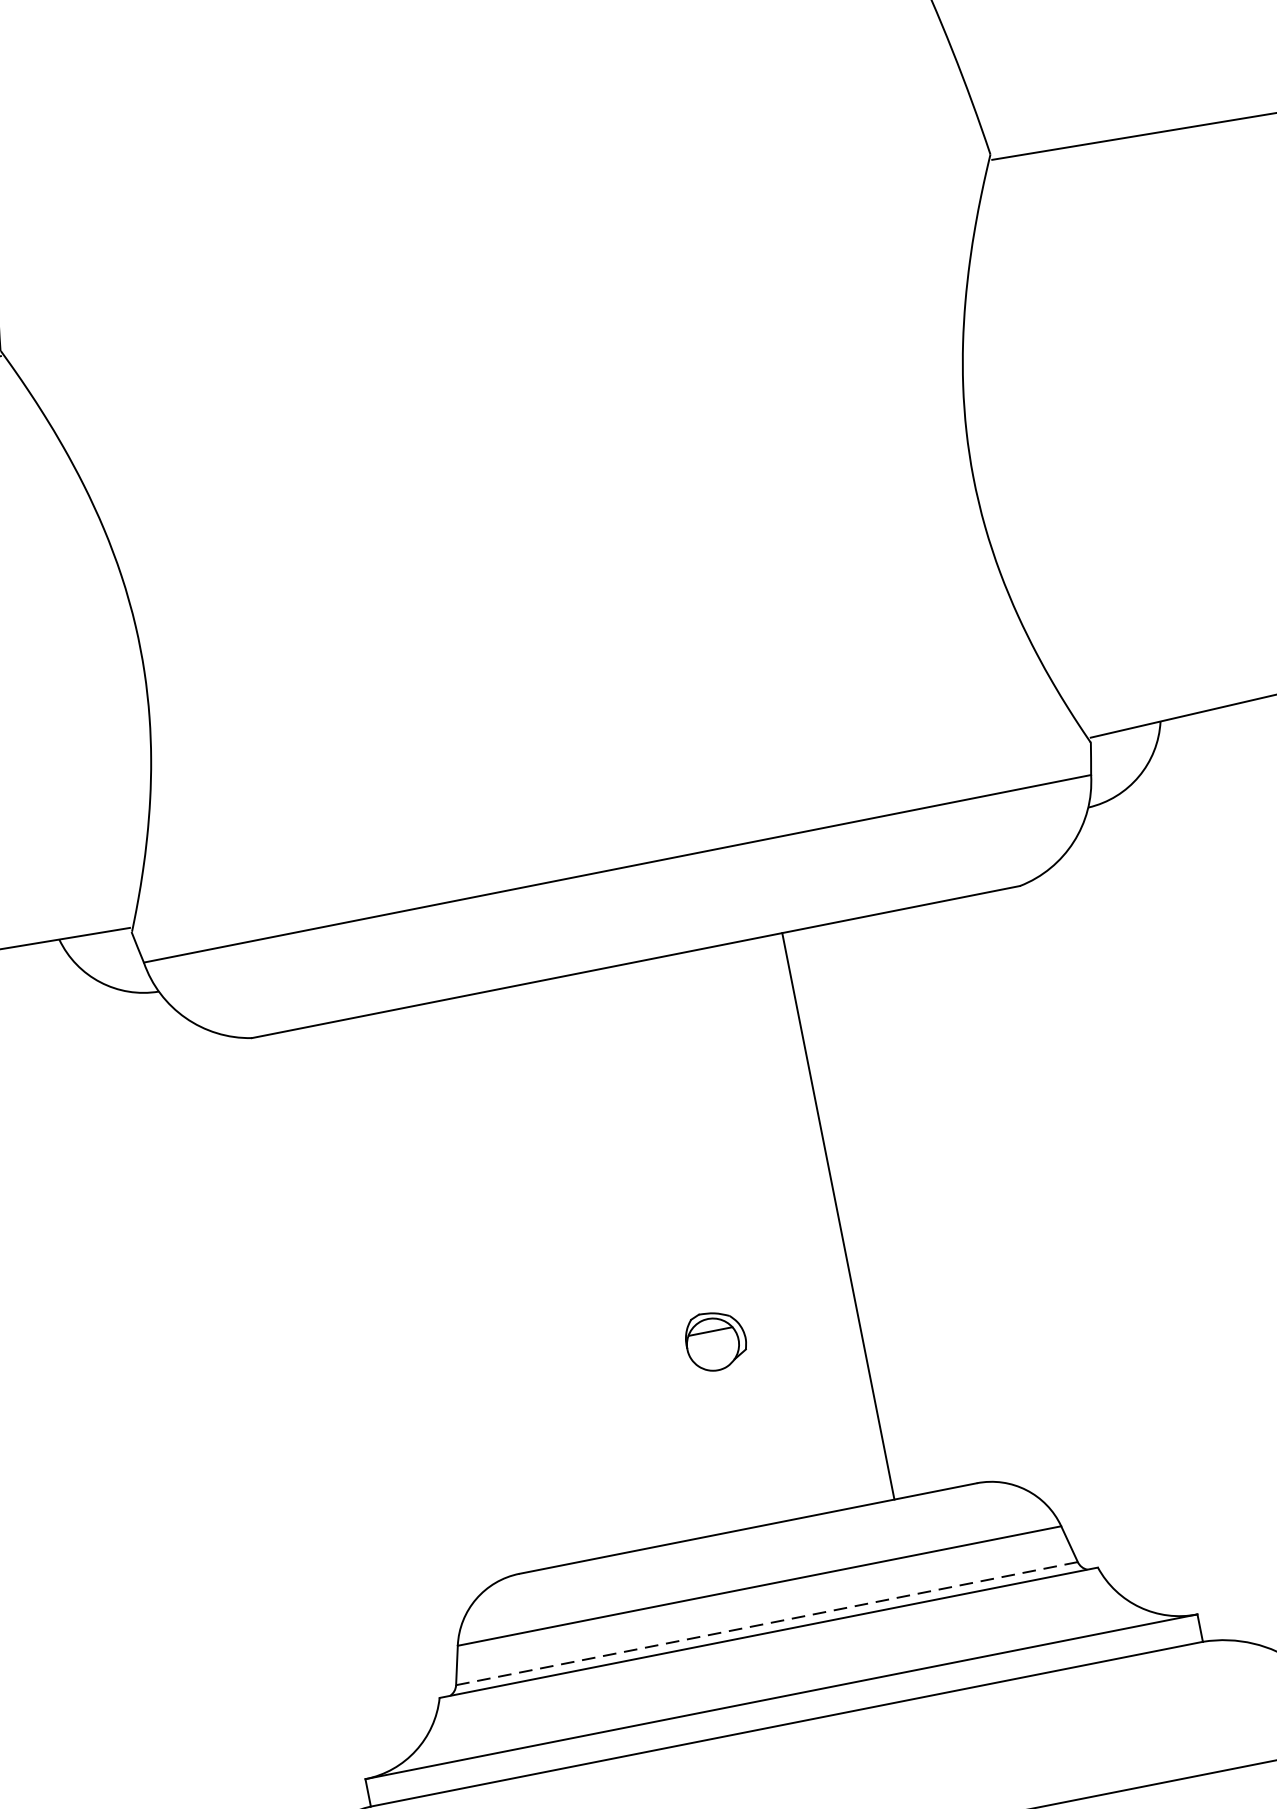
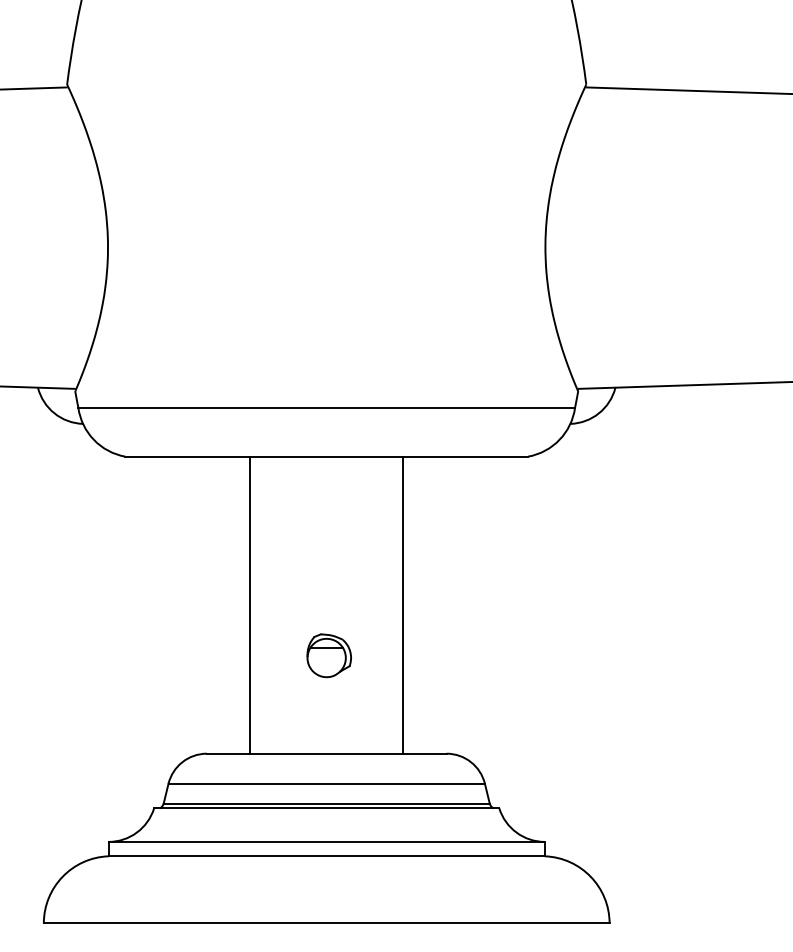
line: (546, 1272) -> (250, 604), added
part: (714, 1340) -> (328, 655), size x1.43
line: (766, 1623) -> (326, 803), dashed -> solid

